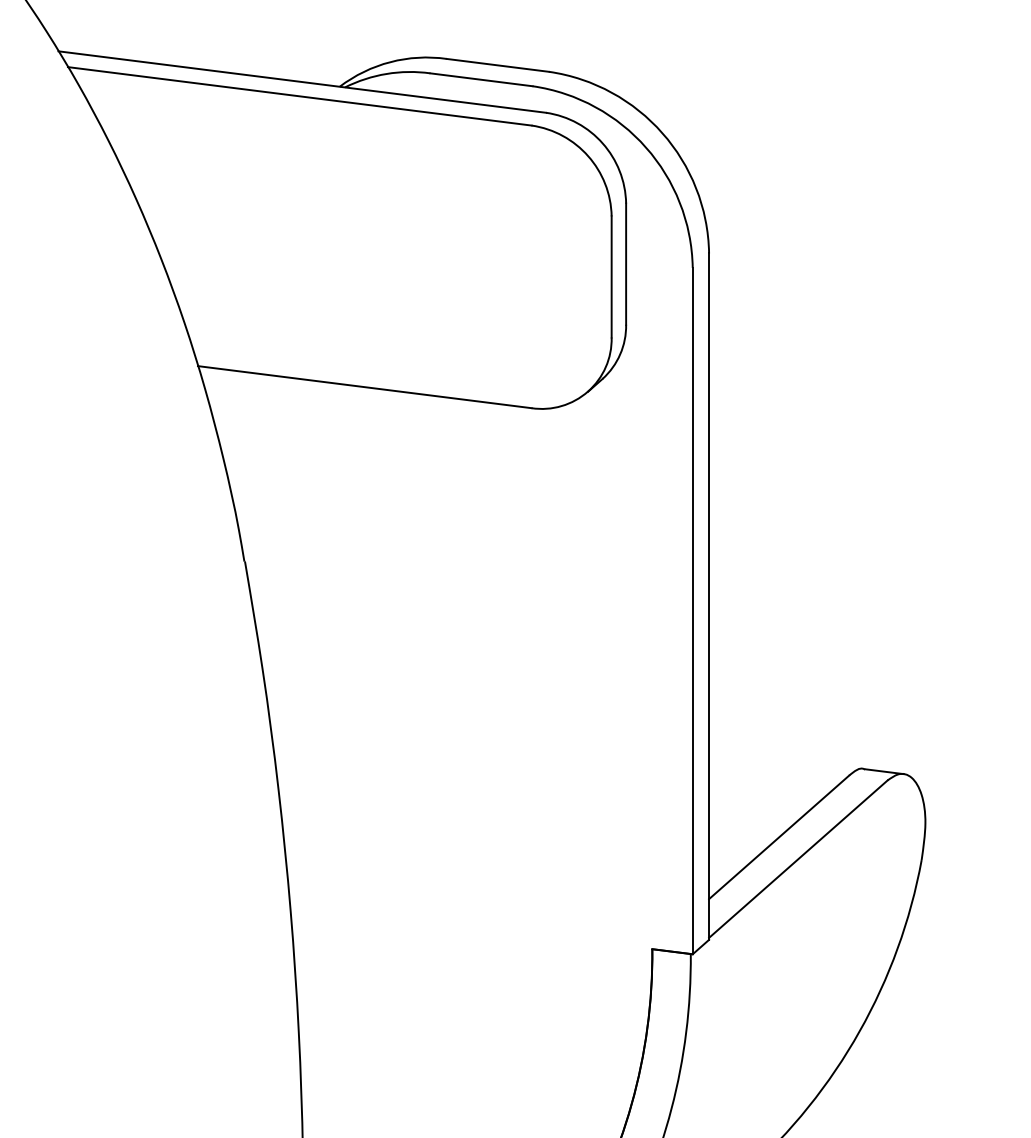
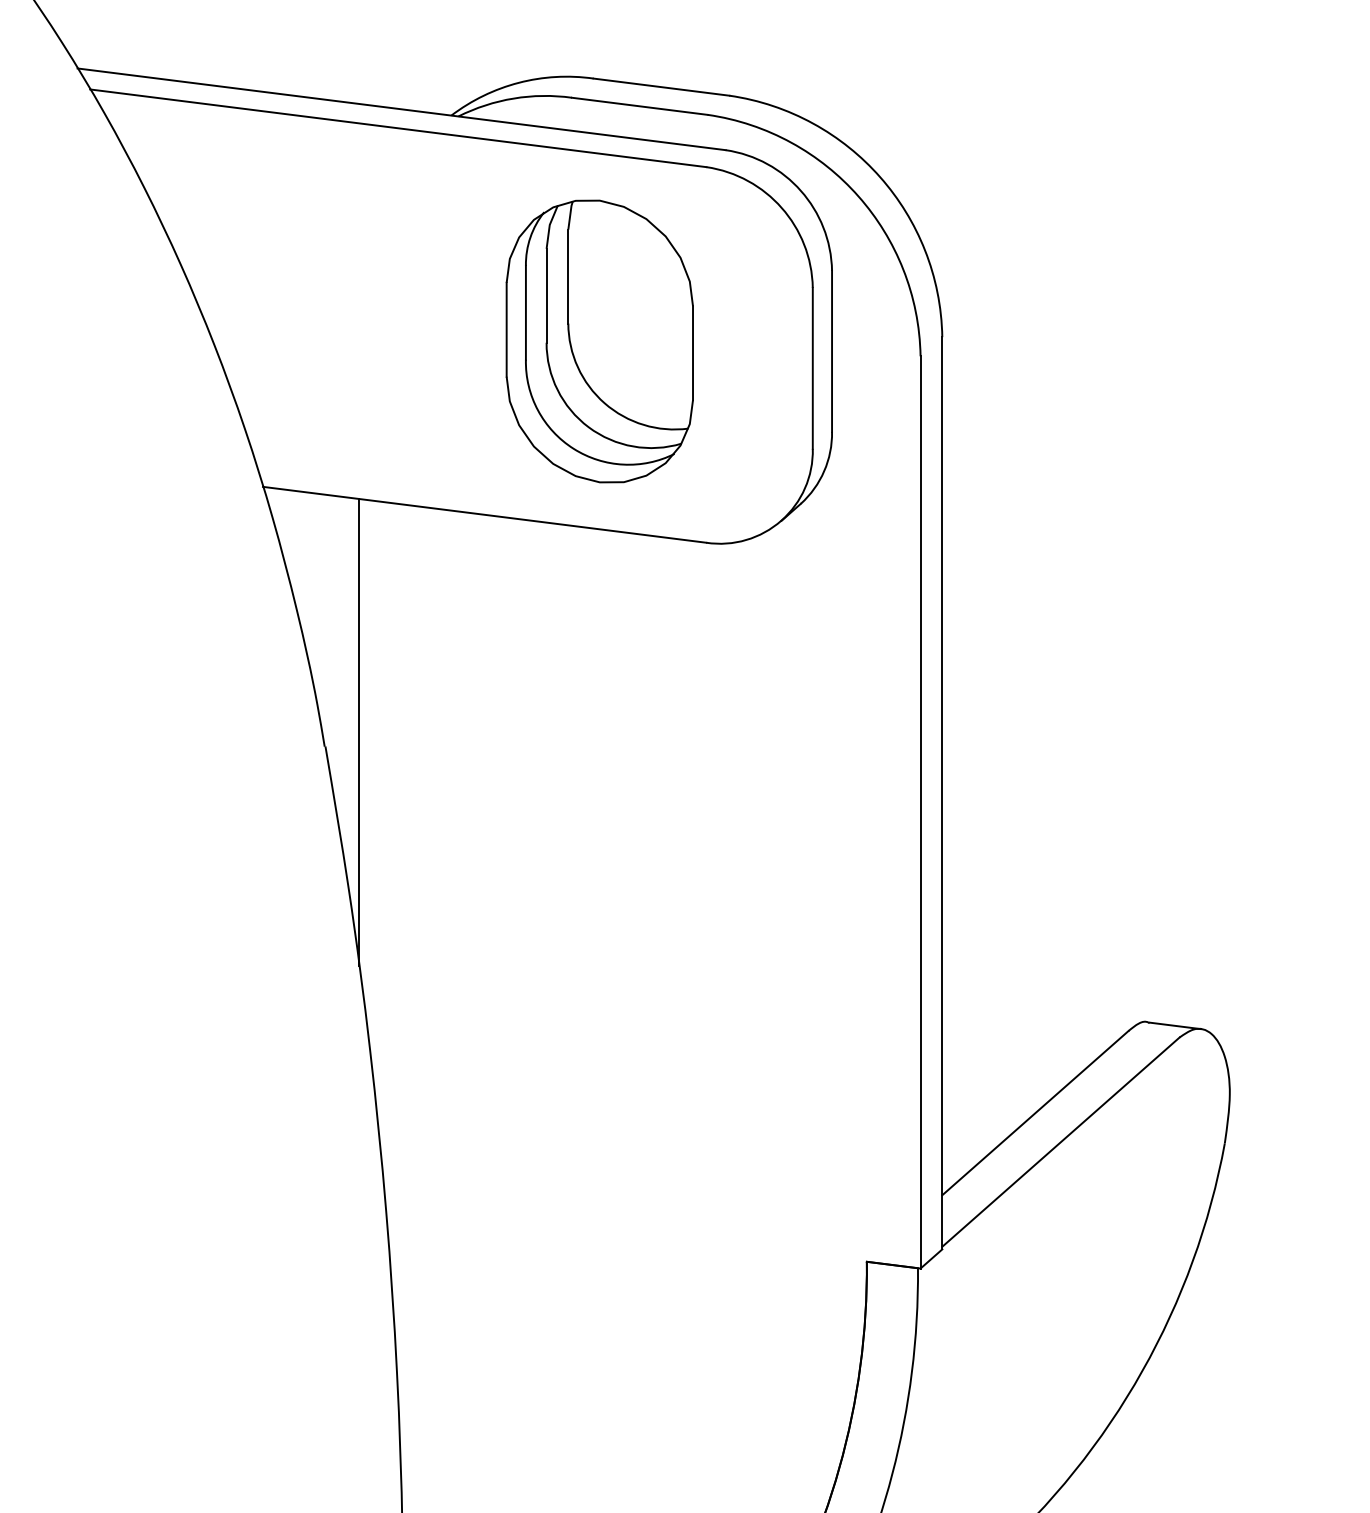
part: (451, 256) -> (599, 341), added
line: (269, 550) -> (358, 731), added

